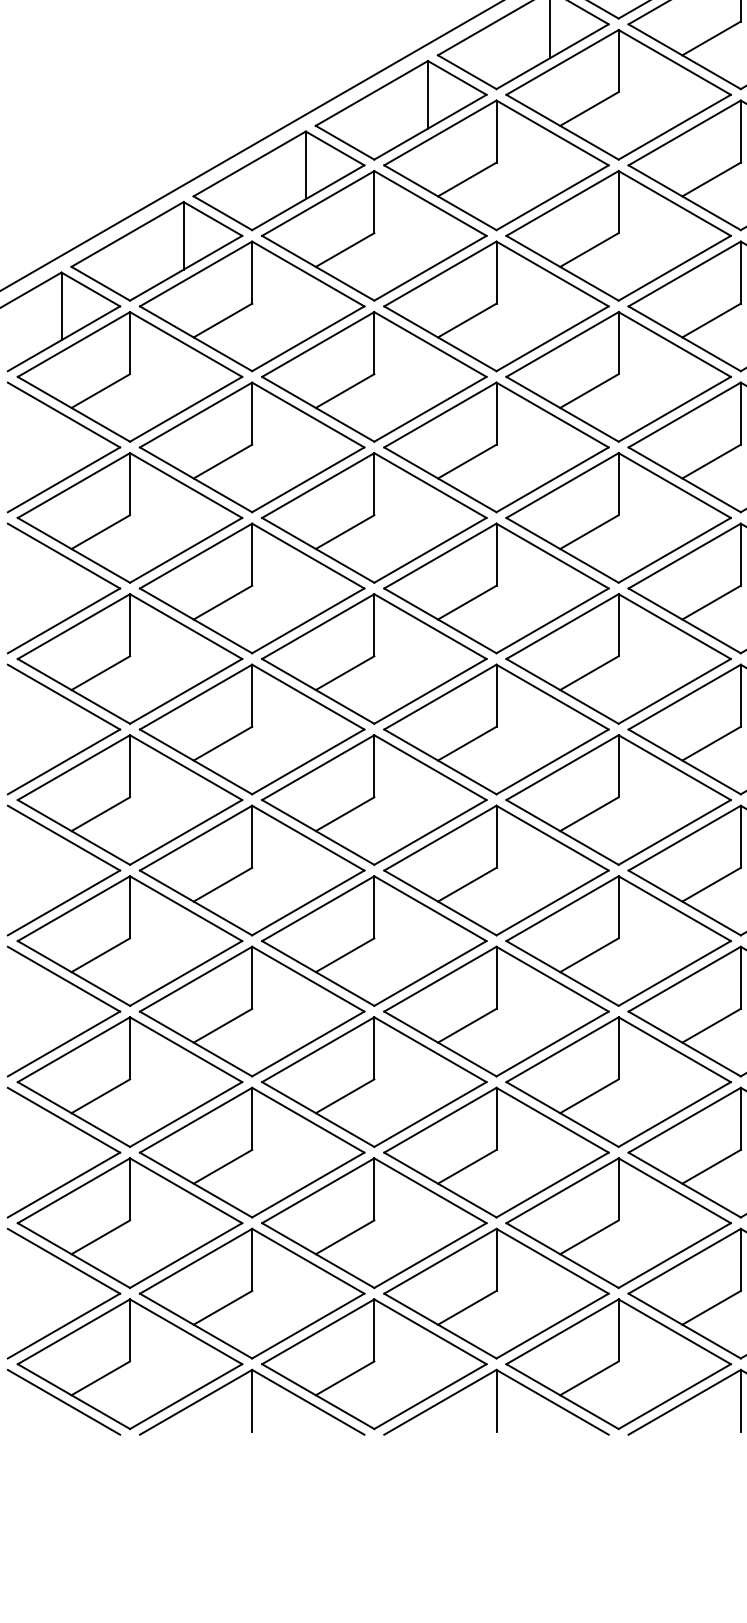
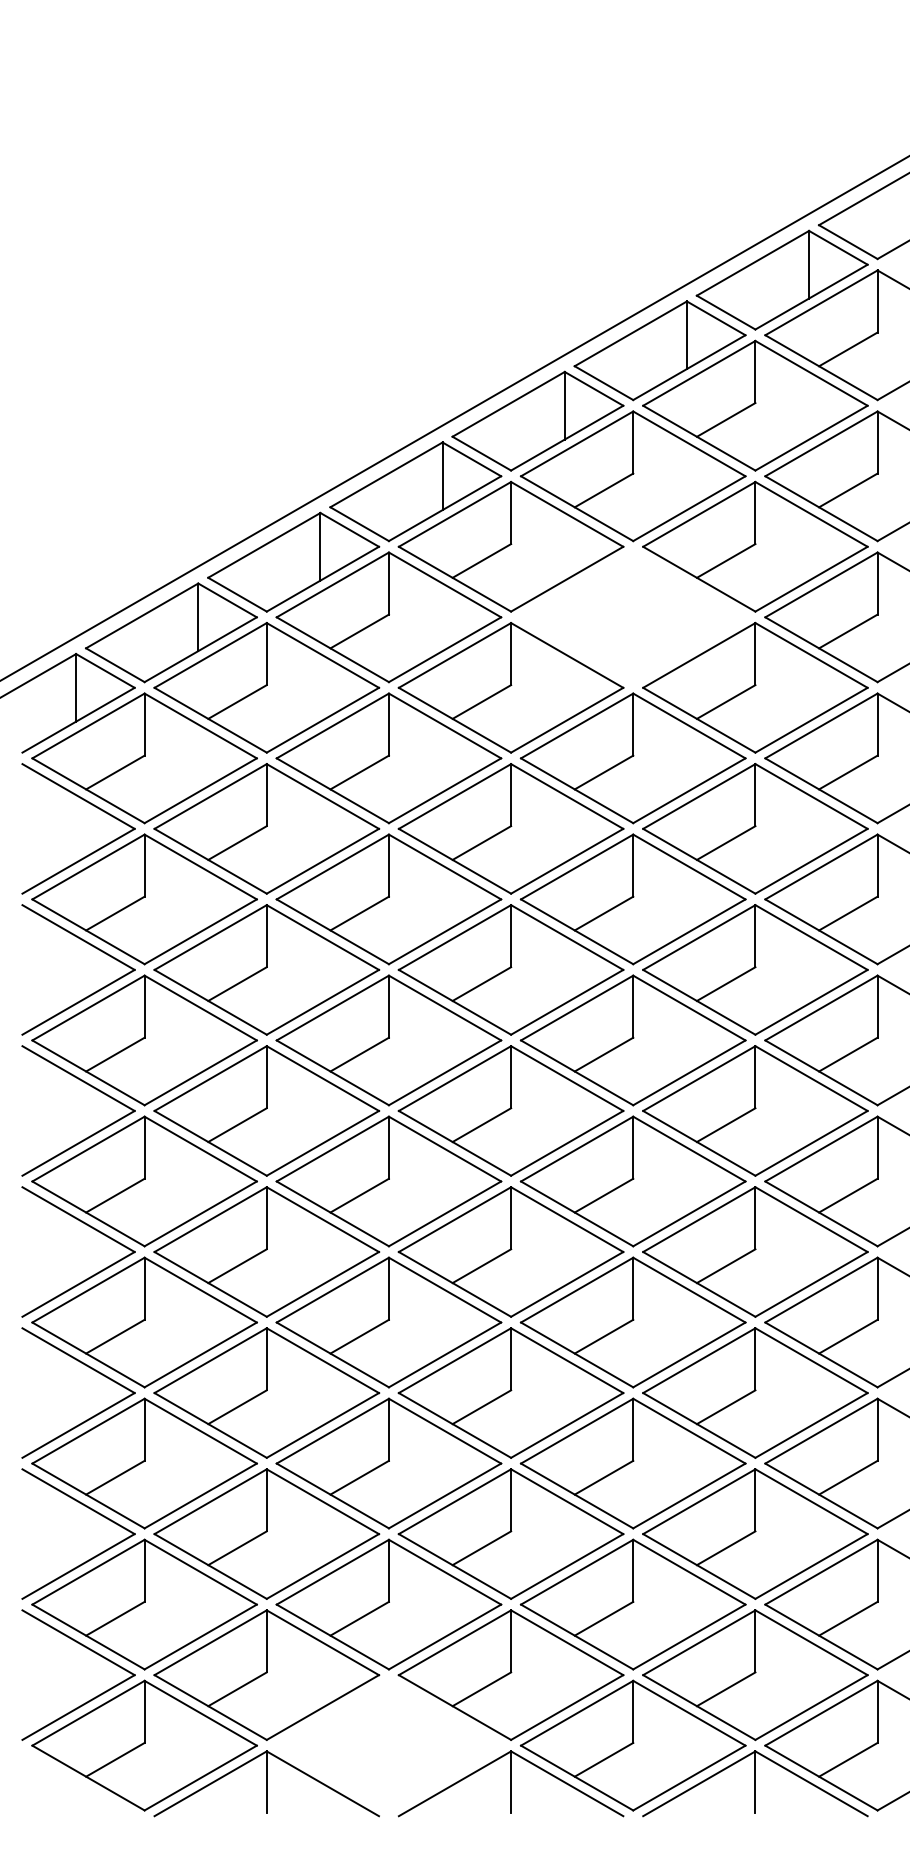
part: (617, 236) -> (632, 617), removed
part: (373, 1364) -> (388, 1745), removed
line: (63, 1402) -> (78, 1783), removed

